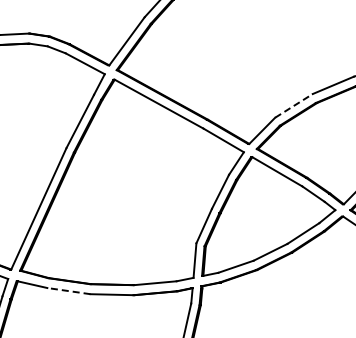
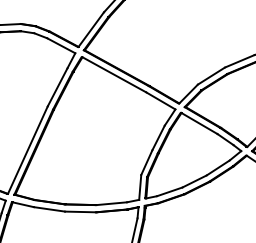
line: (294, 105) -> (211, 75), dashed -> solid
line: (68, 291) -> (49, 209), dashed -> solid

